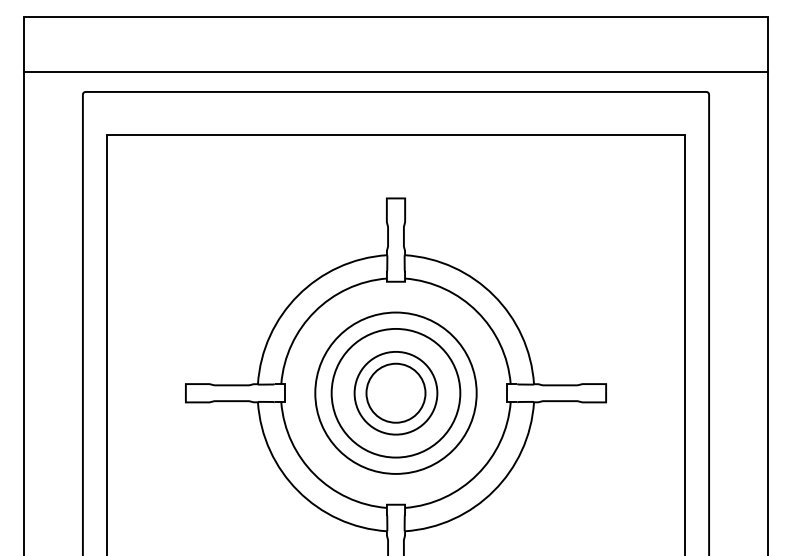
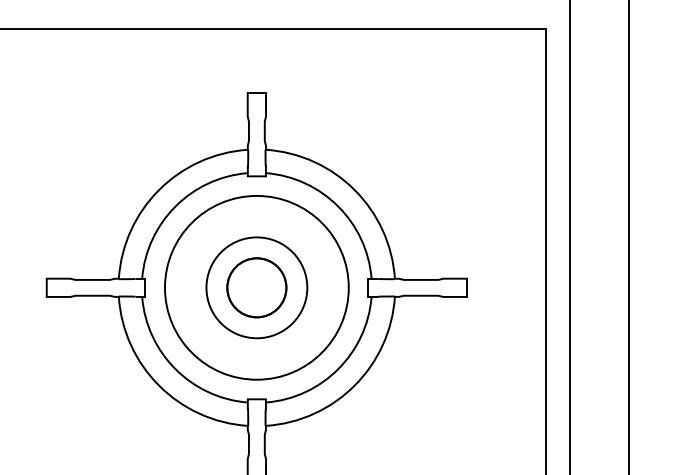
circle: (395, 392) -> (256, 287), size x0.62
circle: (395, 392) -> (256, 287), size x0.71
circle: (395, 393) -> (256, 288), size x1.43

